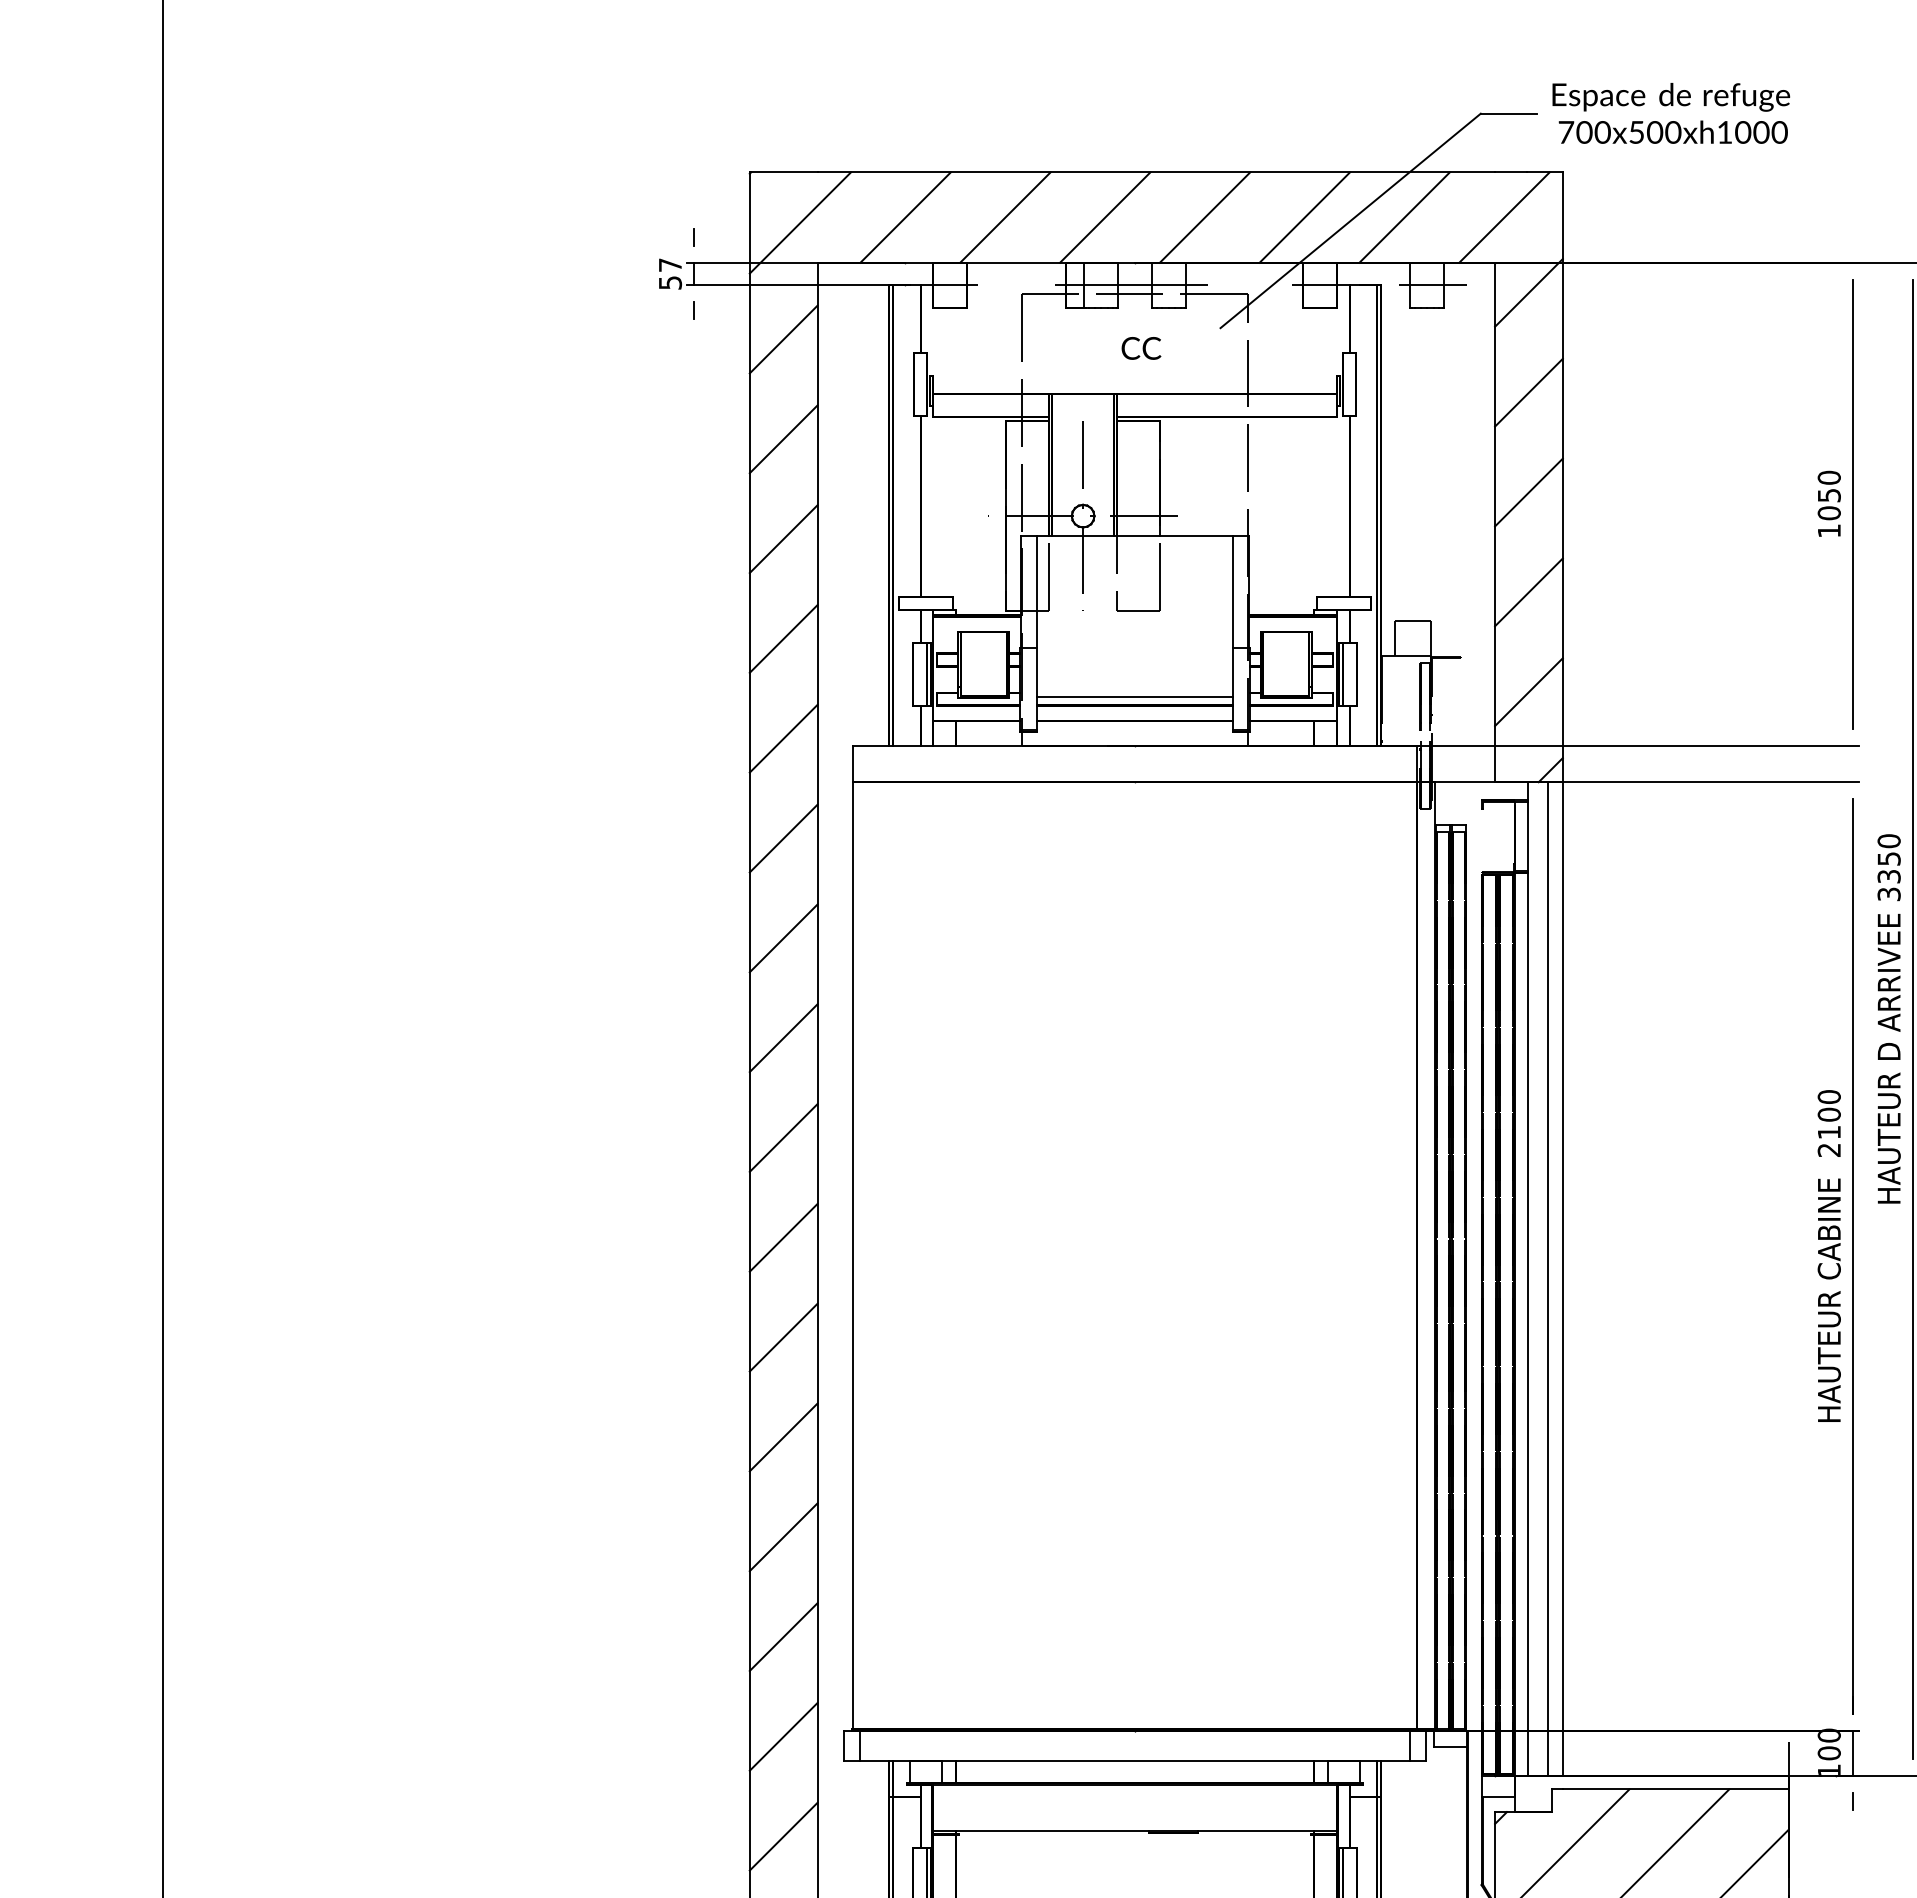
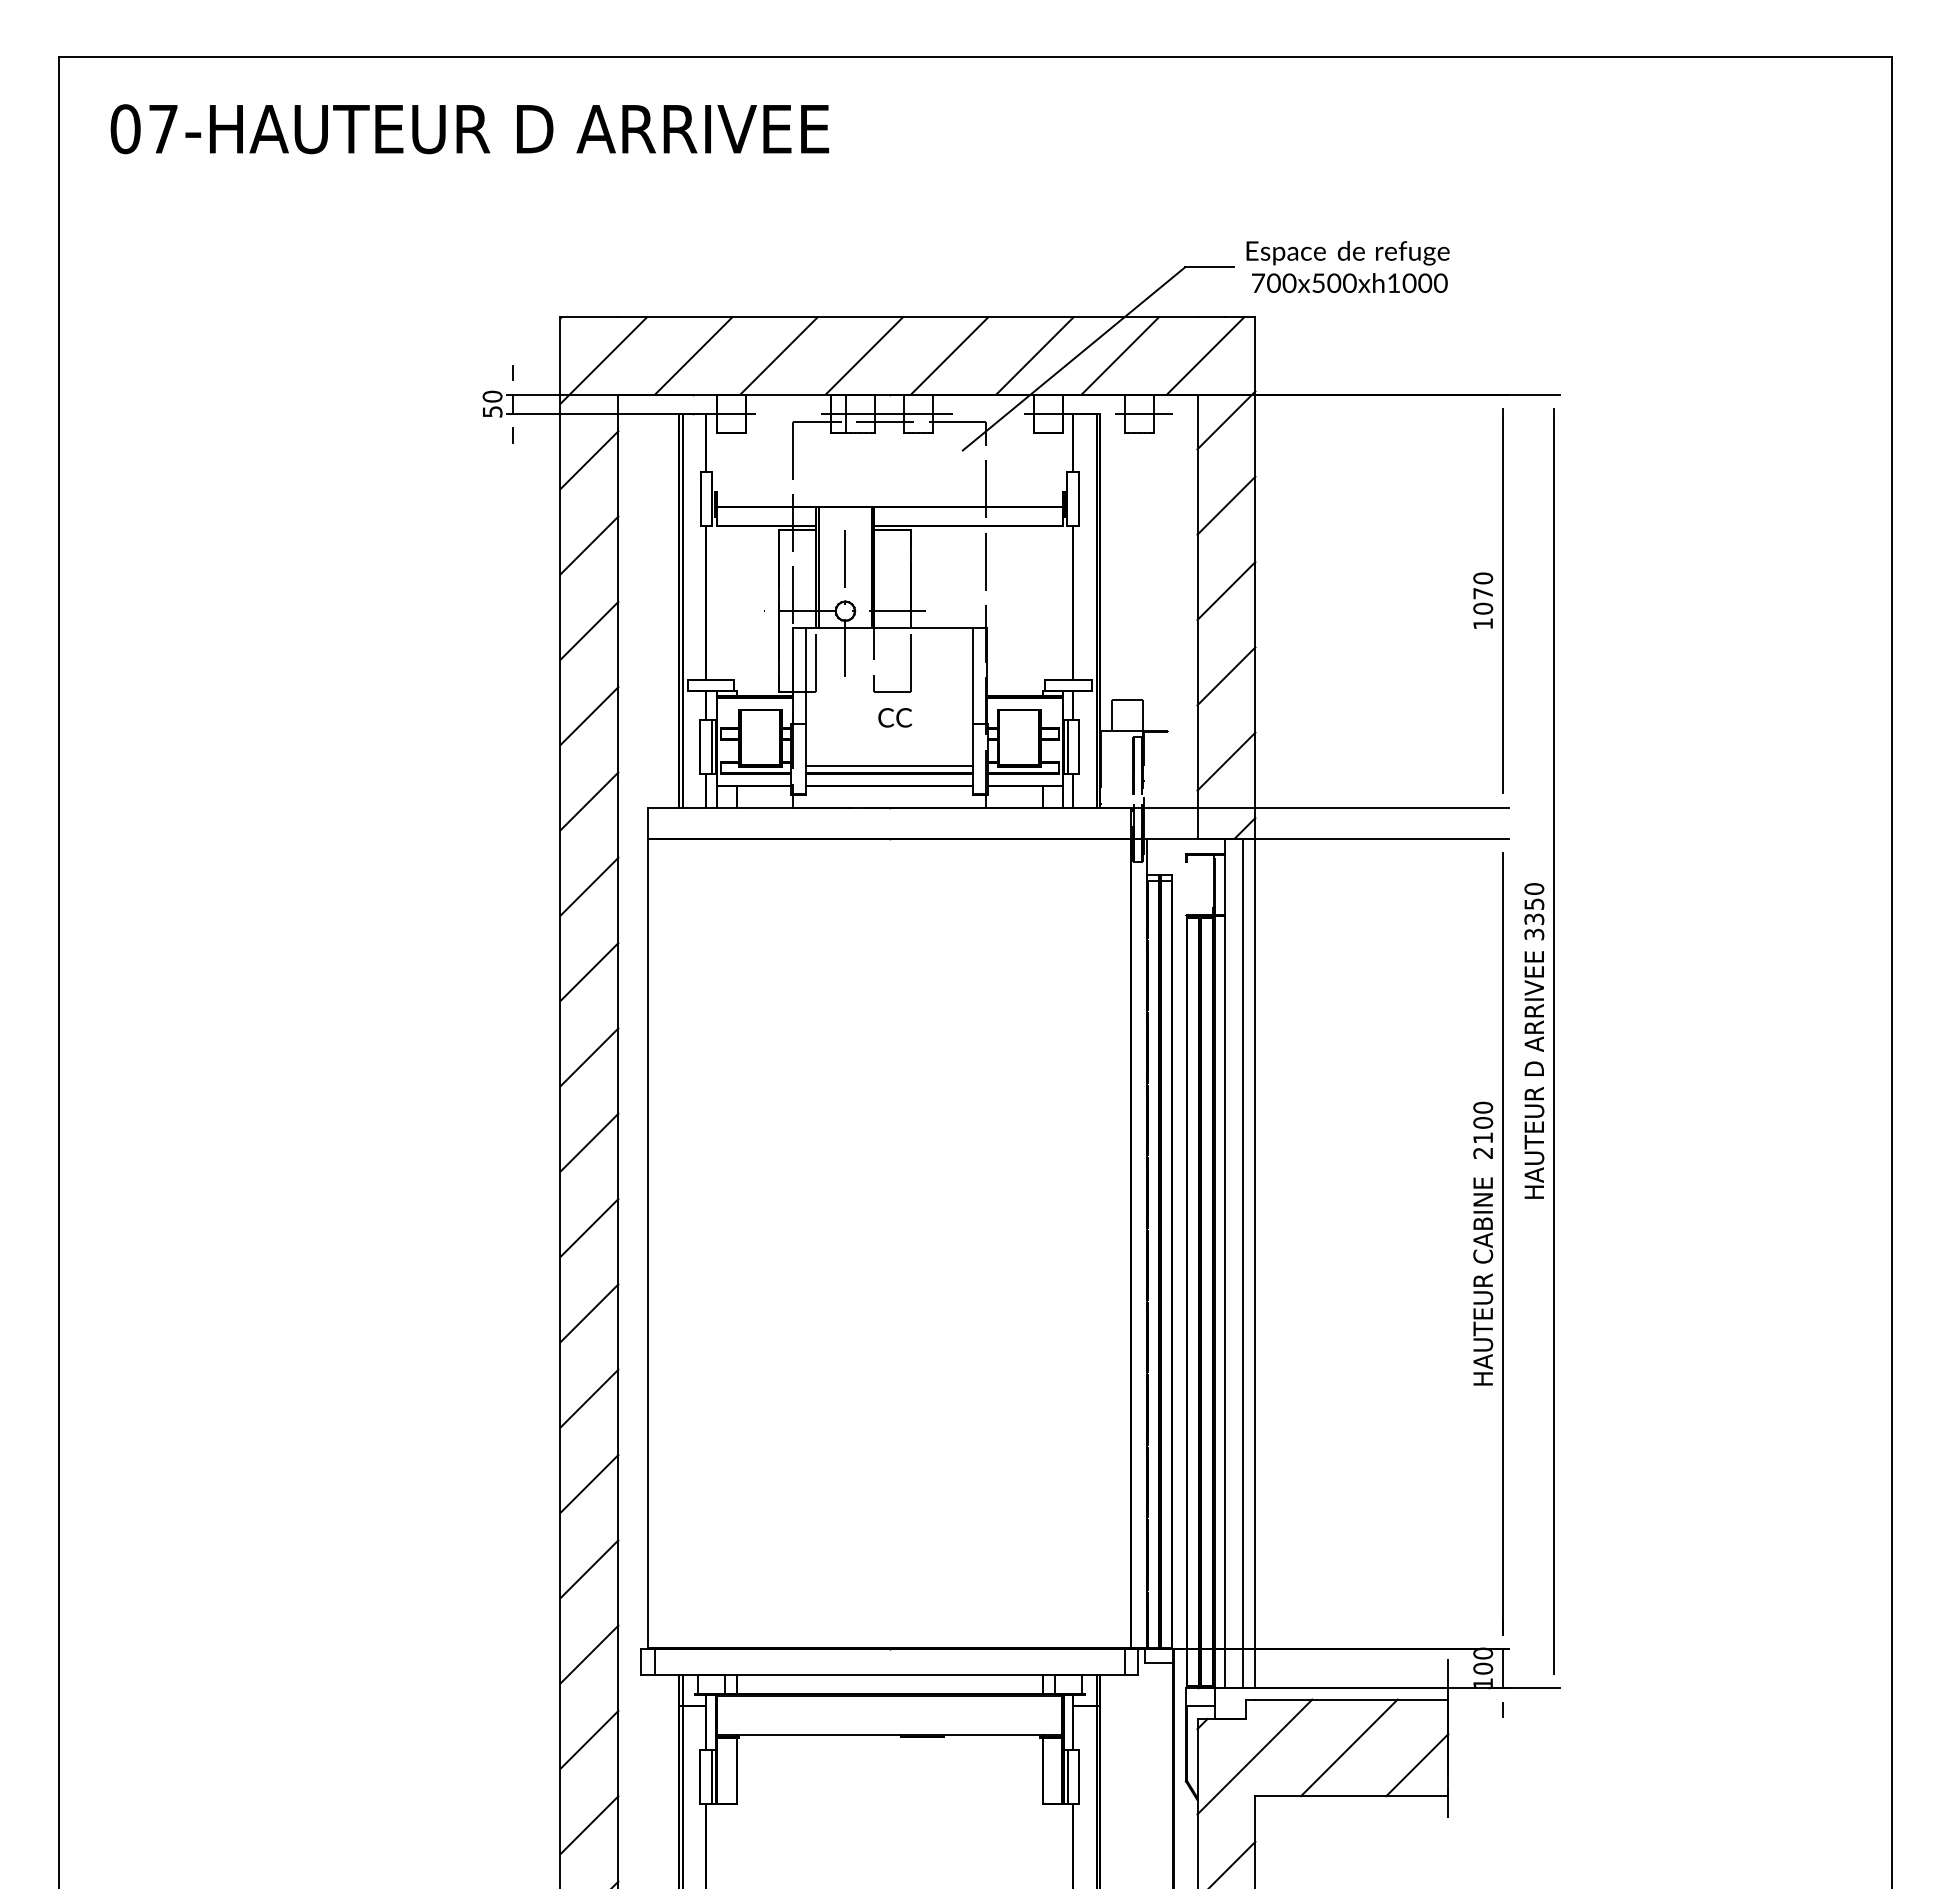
text: (670, 264) -> (492, 396), 57 -> 50
text: (1141, 348) -> (895, 717), moved
text: (1829, 495) -> (1483, 593), 1050 -> 1070

